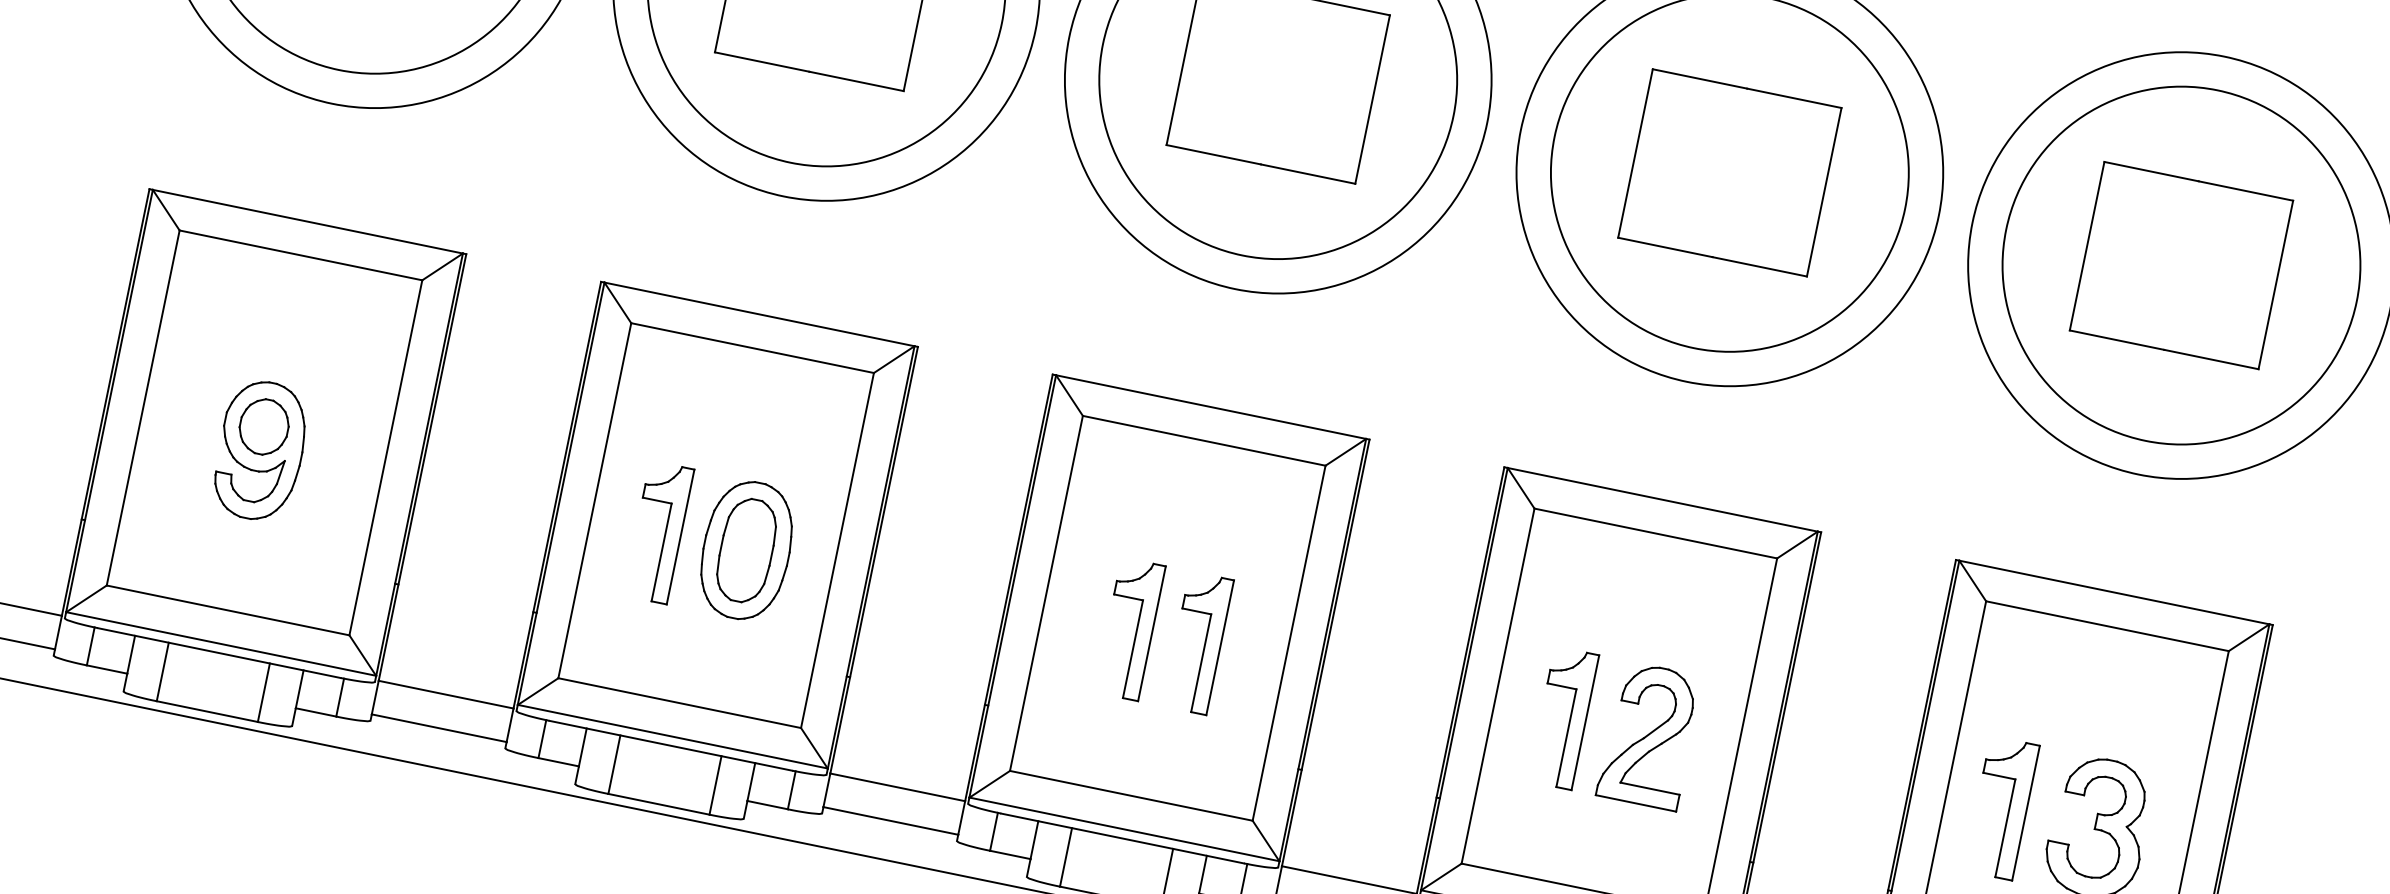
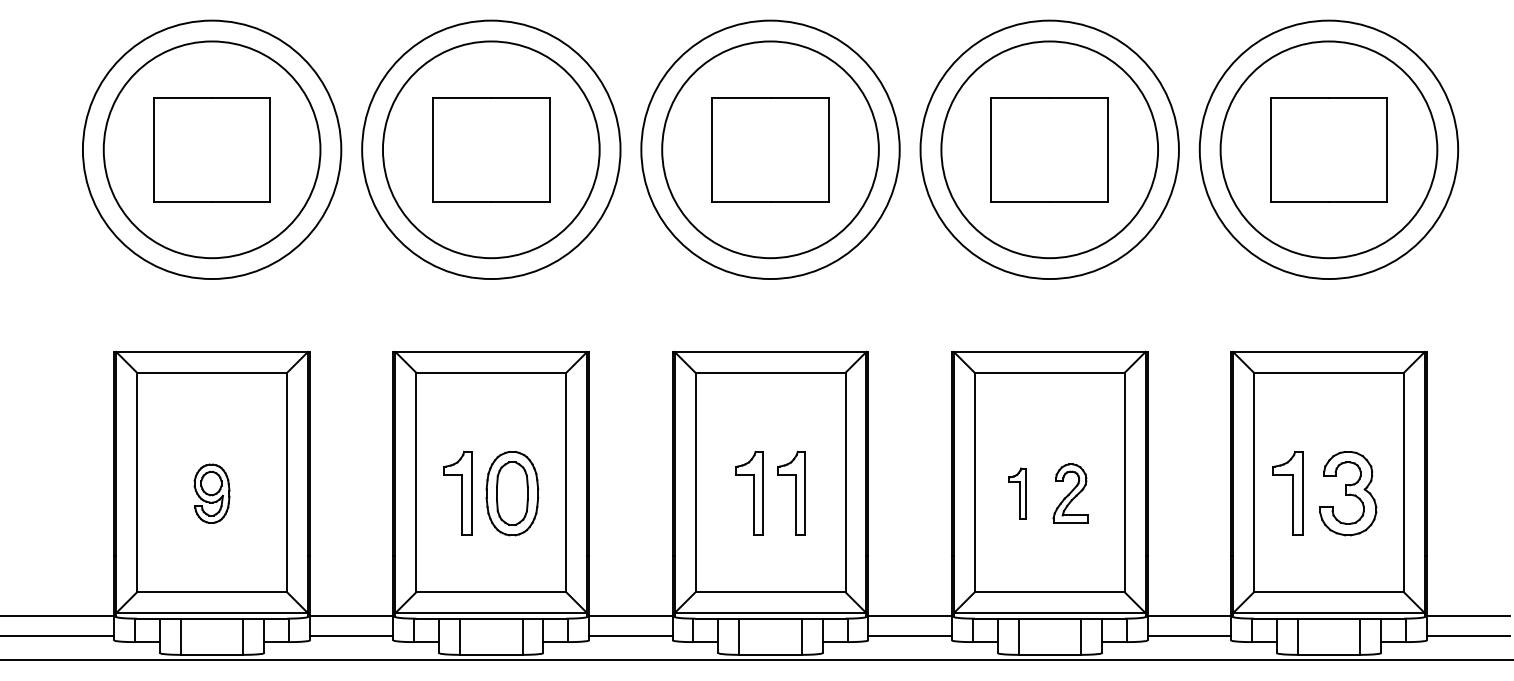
part: (259, 450) -> (211, 493), size x0.7
part: (1563, 718) -> (1017, 493), size x0.6
part: (1649, 735) -> (1070, 493), size x0.7

